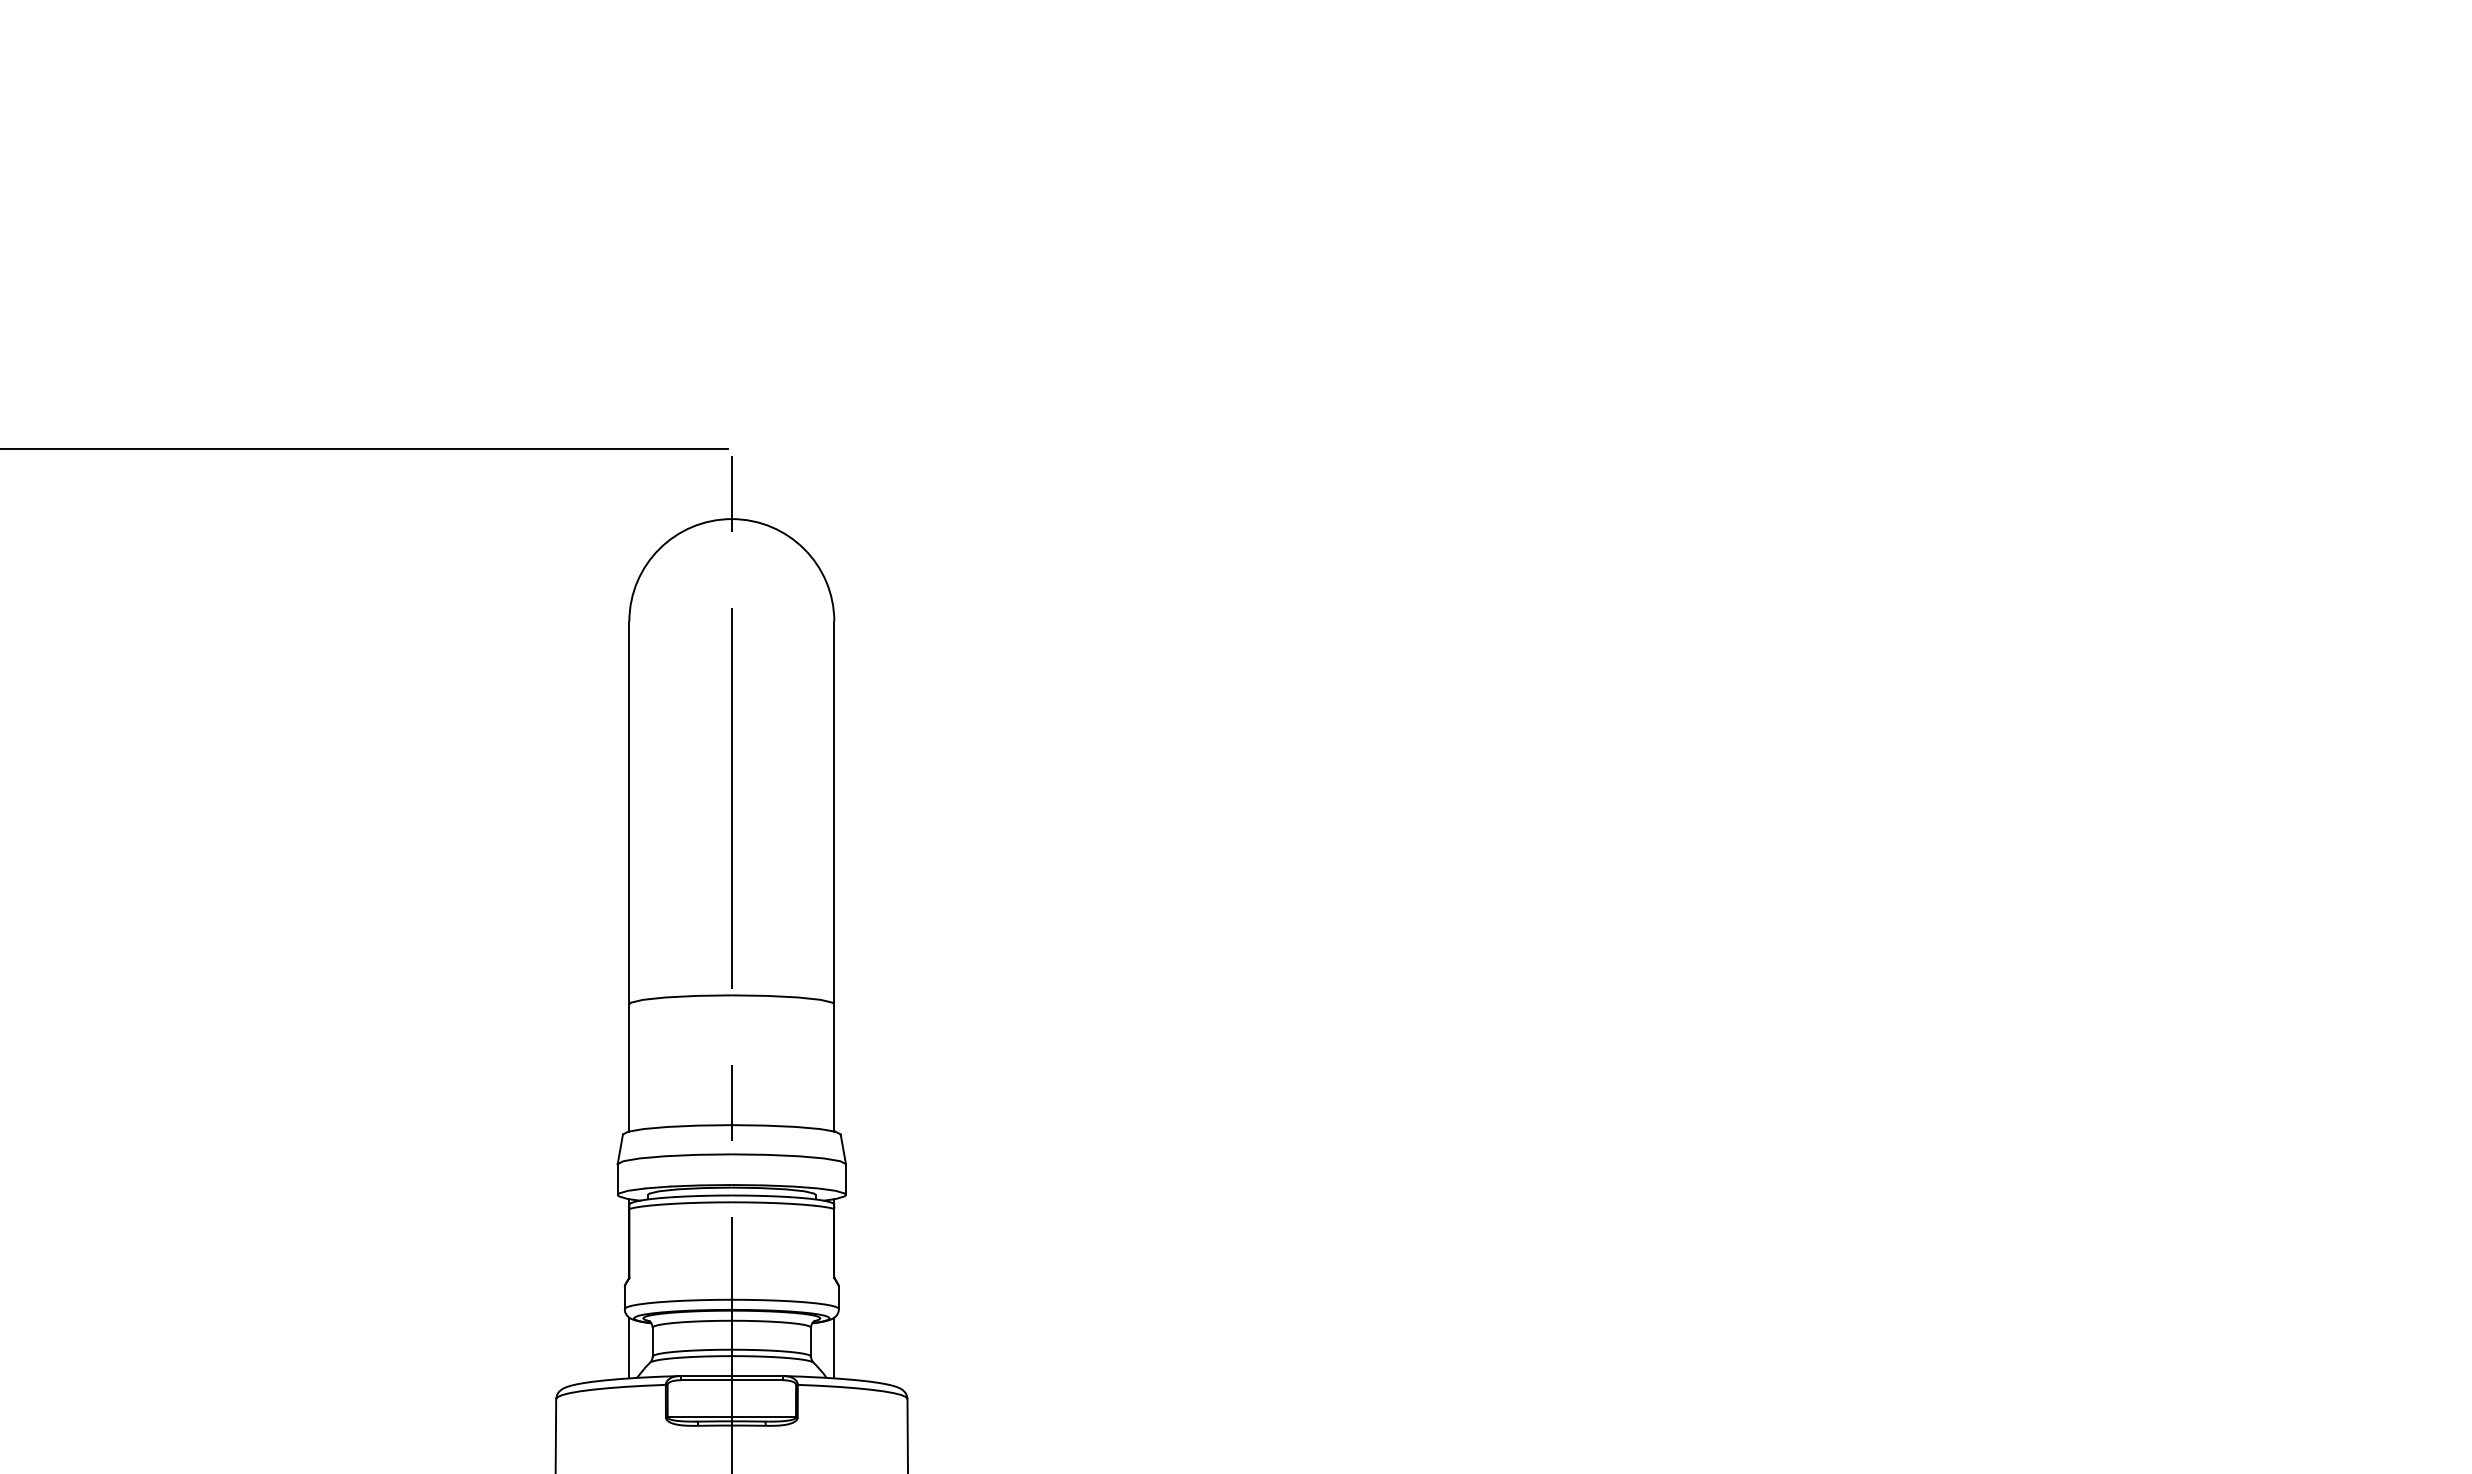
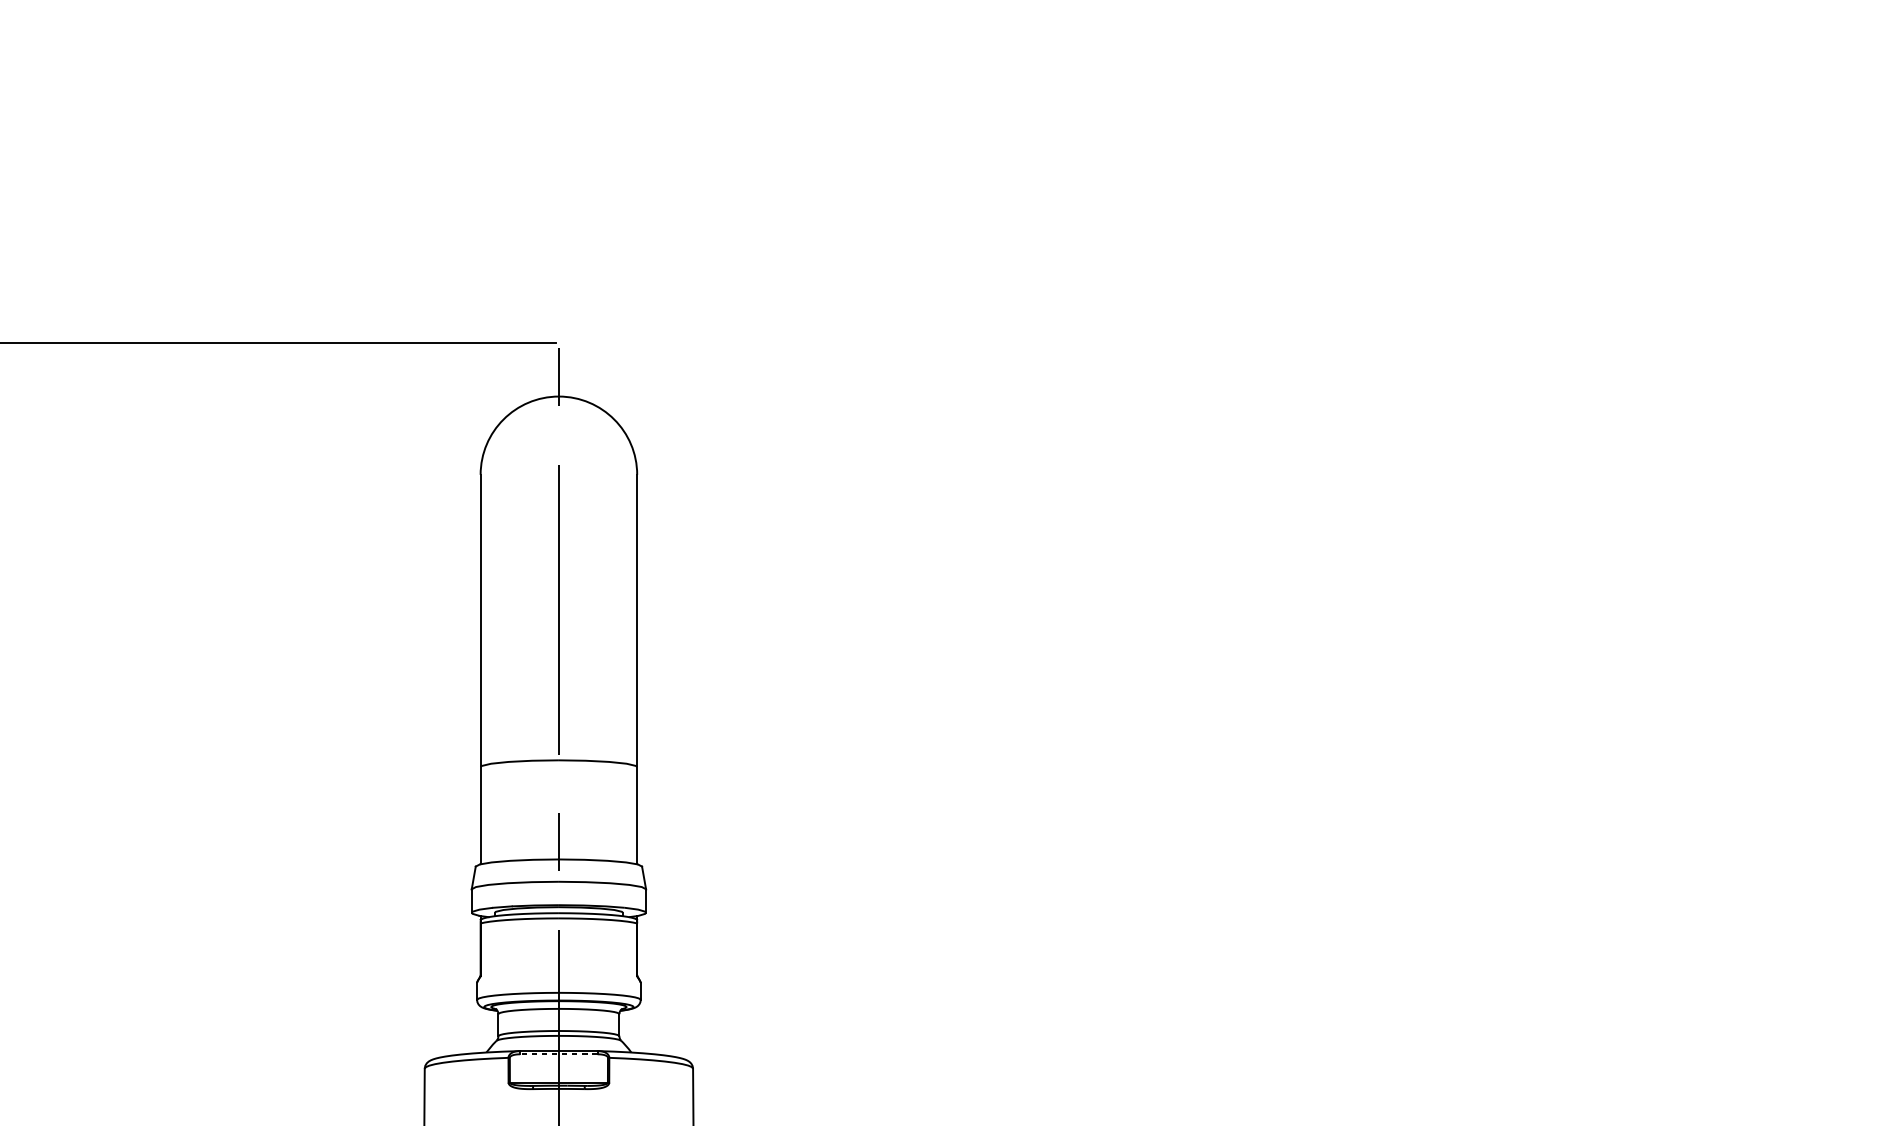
line: (629, 1347) -> (480, 1029), removed
line: (834, 1347) -> (637, 1029), removed
line: (731, 1380) -> (558, 1054), solid -> dashed

